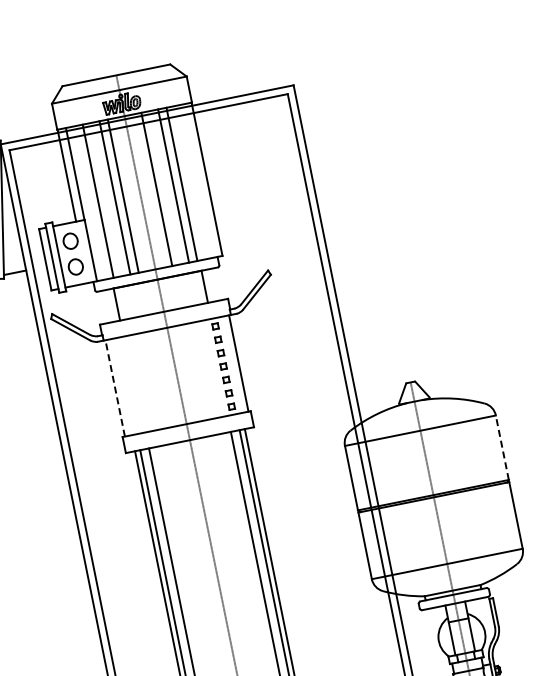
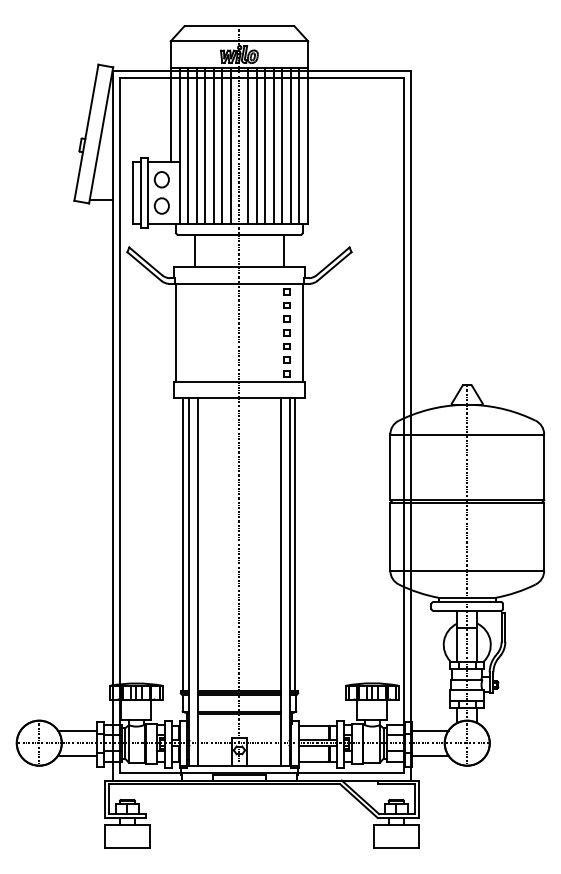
line: (198, 180) -> (299, 145), added
line: (189, 182) -> (290, 145), added
line: (165, 187) -> (265, 145), added
line: (147, 190) -> (247, 145), added
line: (131, 194) -> (230, 145), added
line: (106, 199) -> (205, 145), added
line: (89, 202) -> (188, 145), added
line: (115, 388) -> (176, 332), dashed -> solid
line: (502, 447) -> (544, 467), dashed -> solid

